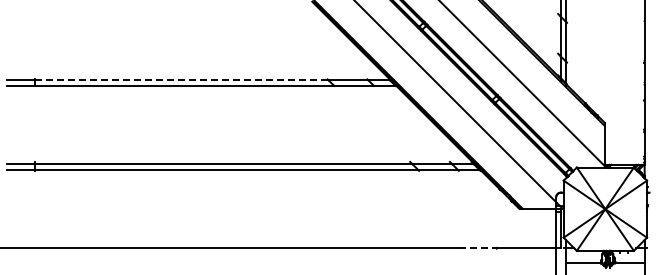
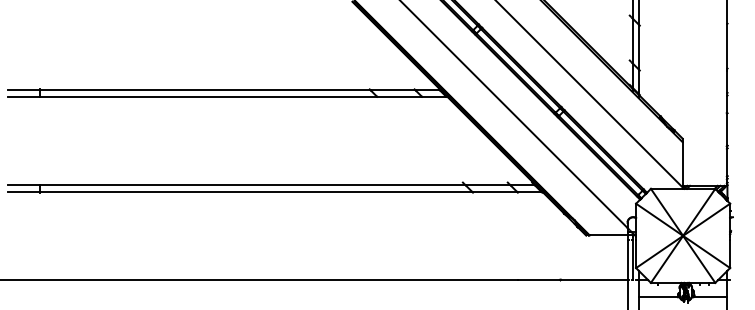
line: (181, 80) -> (204, 90), dashed -> solid
line: (478, 248) -> (539, 280), dashed -> solid

